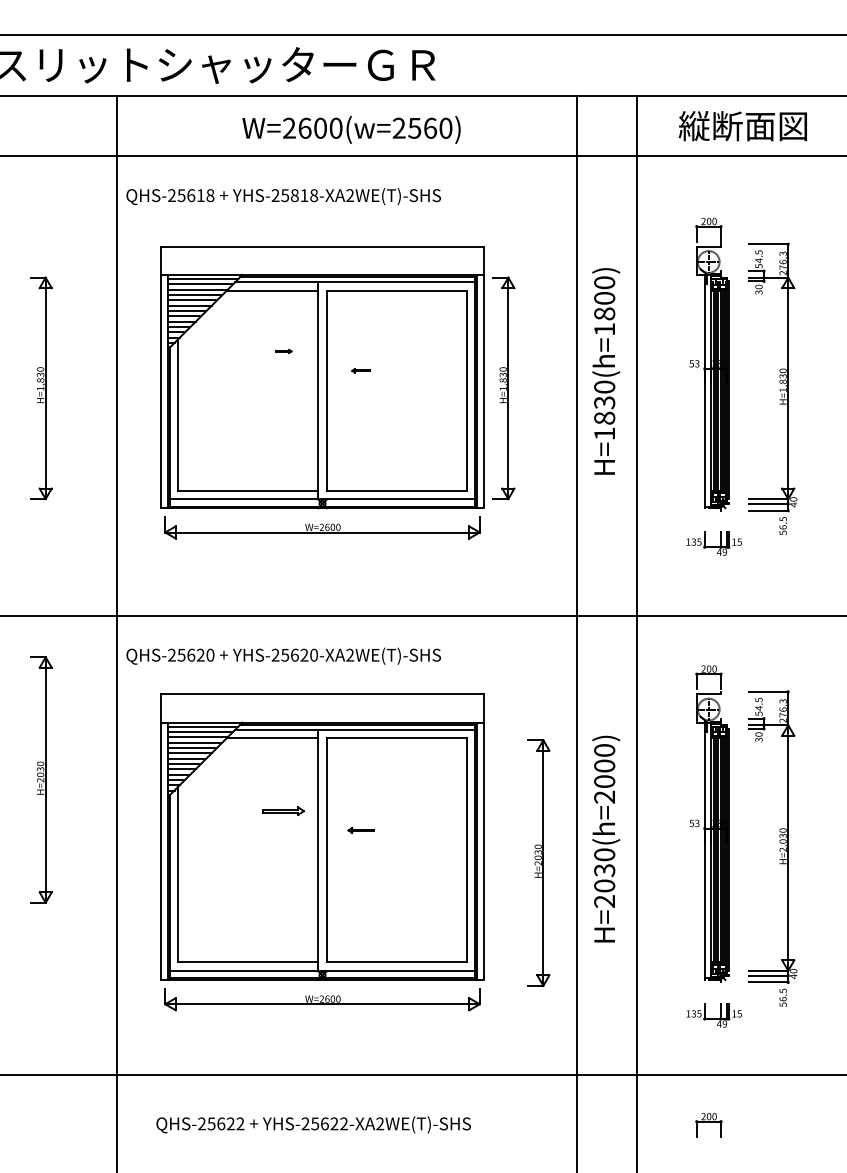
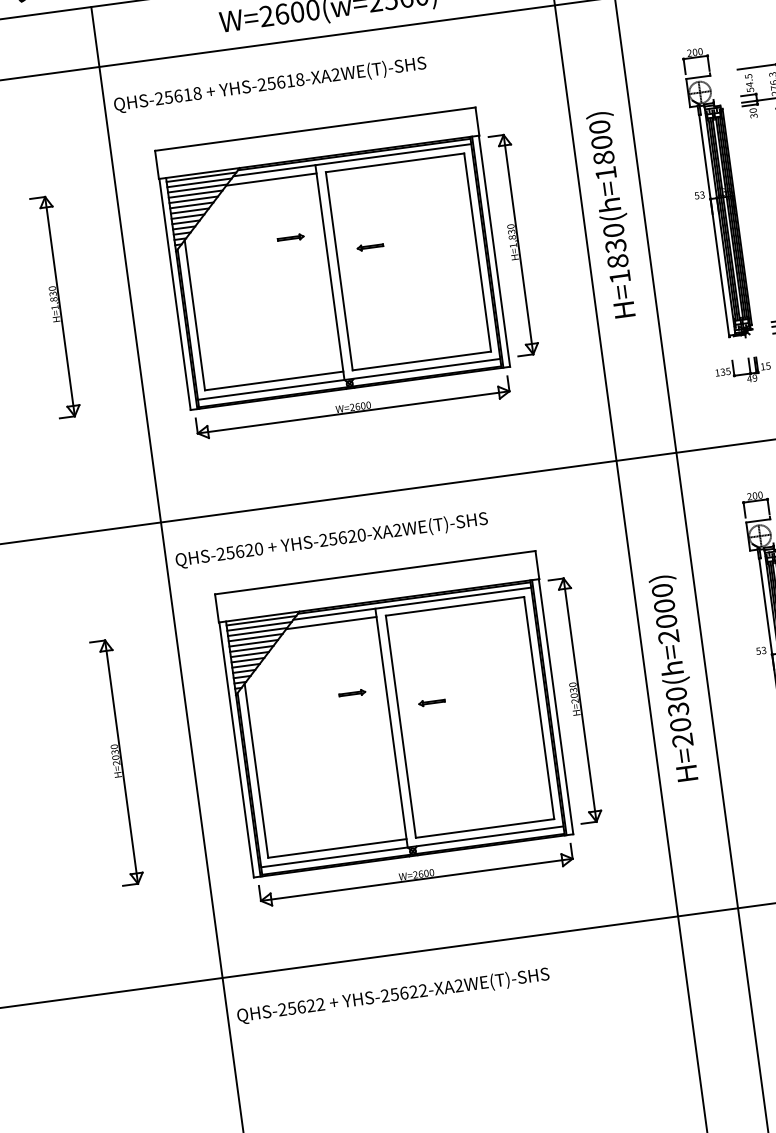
text: (294, 195) -> (280, 82), YHS-25818-XA2WE(T)-SHS -> YHS-25618-XA2WE(T)-SHS
part: (283, 351) -> (290, 238), size x1.67
part: (360, 370) -> (369, 246), size x1.43
part: (41, 779) -> (117, 762), moved
part: (283, 810) -> (352, 693), size x0.62
part: (538, 862) -> (575, 700), moved
text: (313, 1124) -> (393, 995), moved

